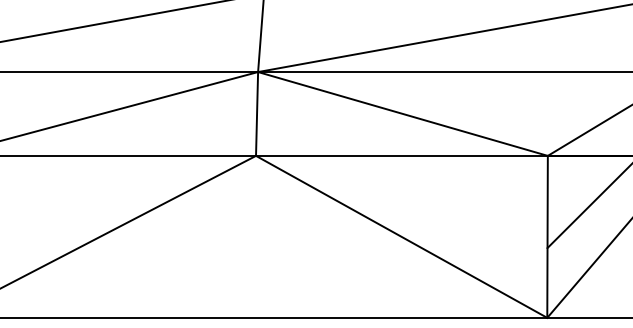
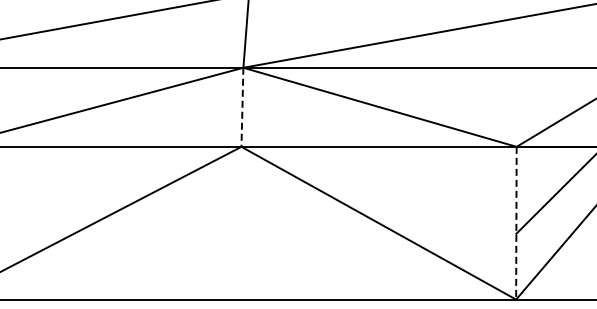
line: (257, 114) -> (242, 107), solid -> dashed
line: (547, 237) -> (516, 223), solid -> dashed

